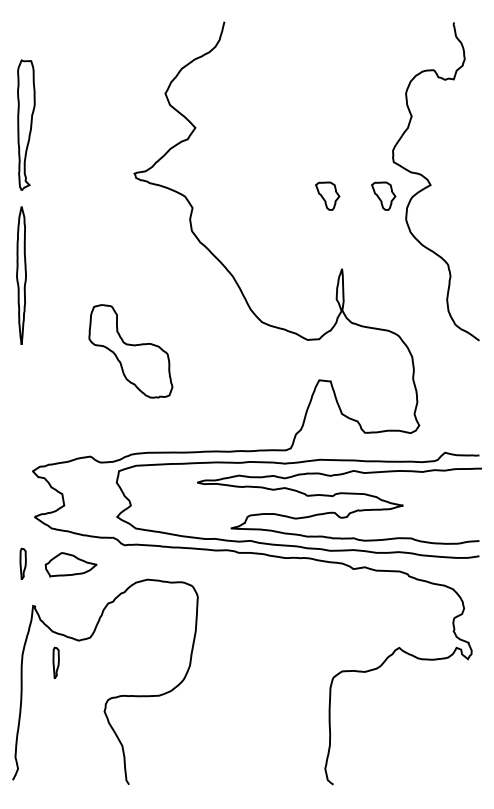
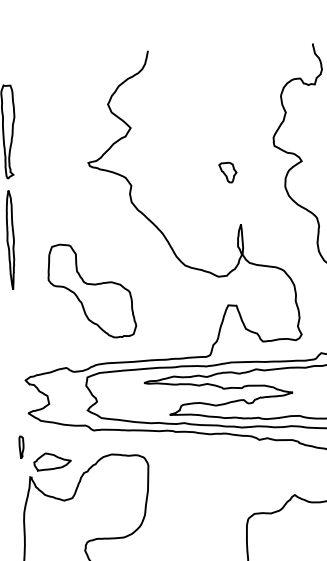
part: (383, 195) -> (268, 170), removed
part: (130, 351) -> (91, 291), size x1.43
part: (70, 564) -> (52, 461), moved
part: (55, 662) -> (48, 517), removed

